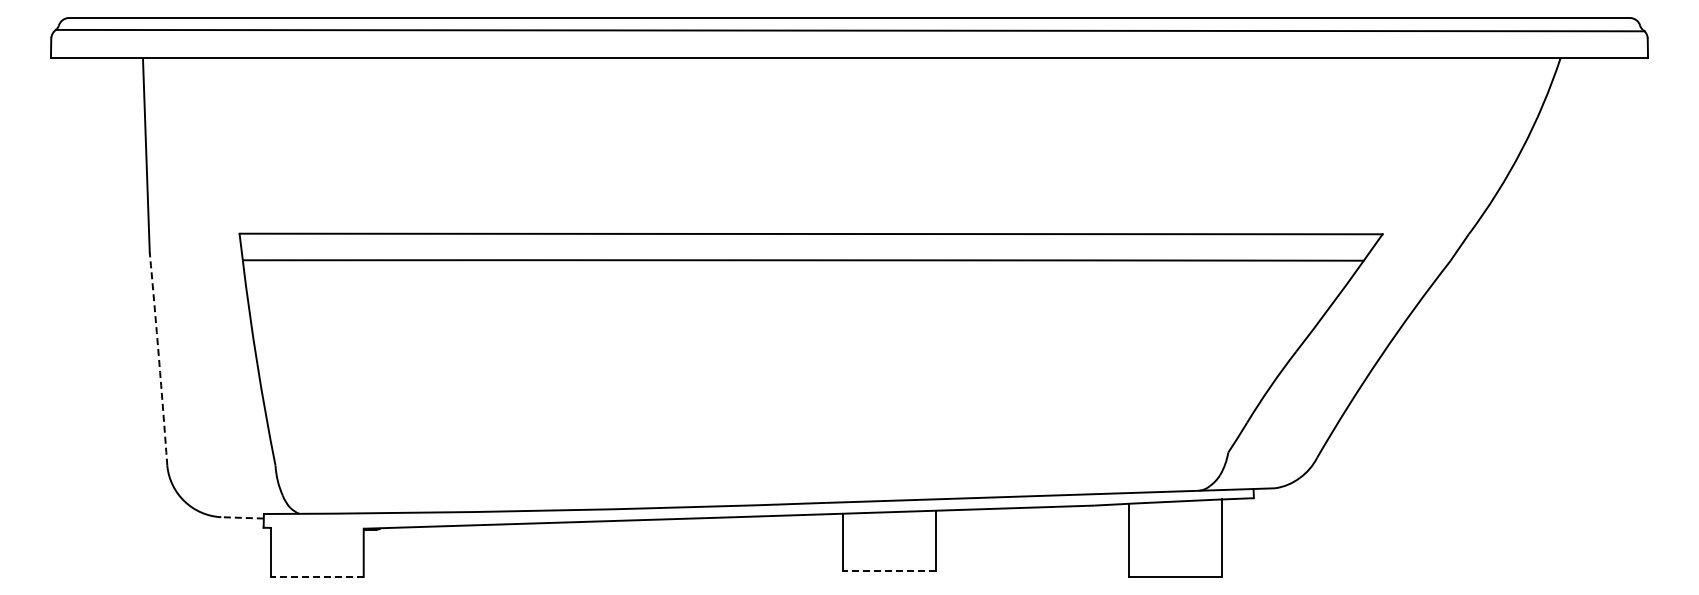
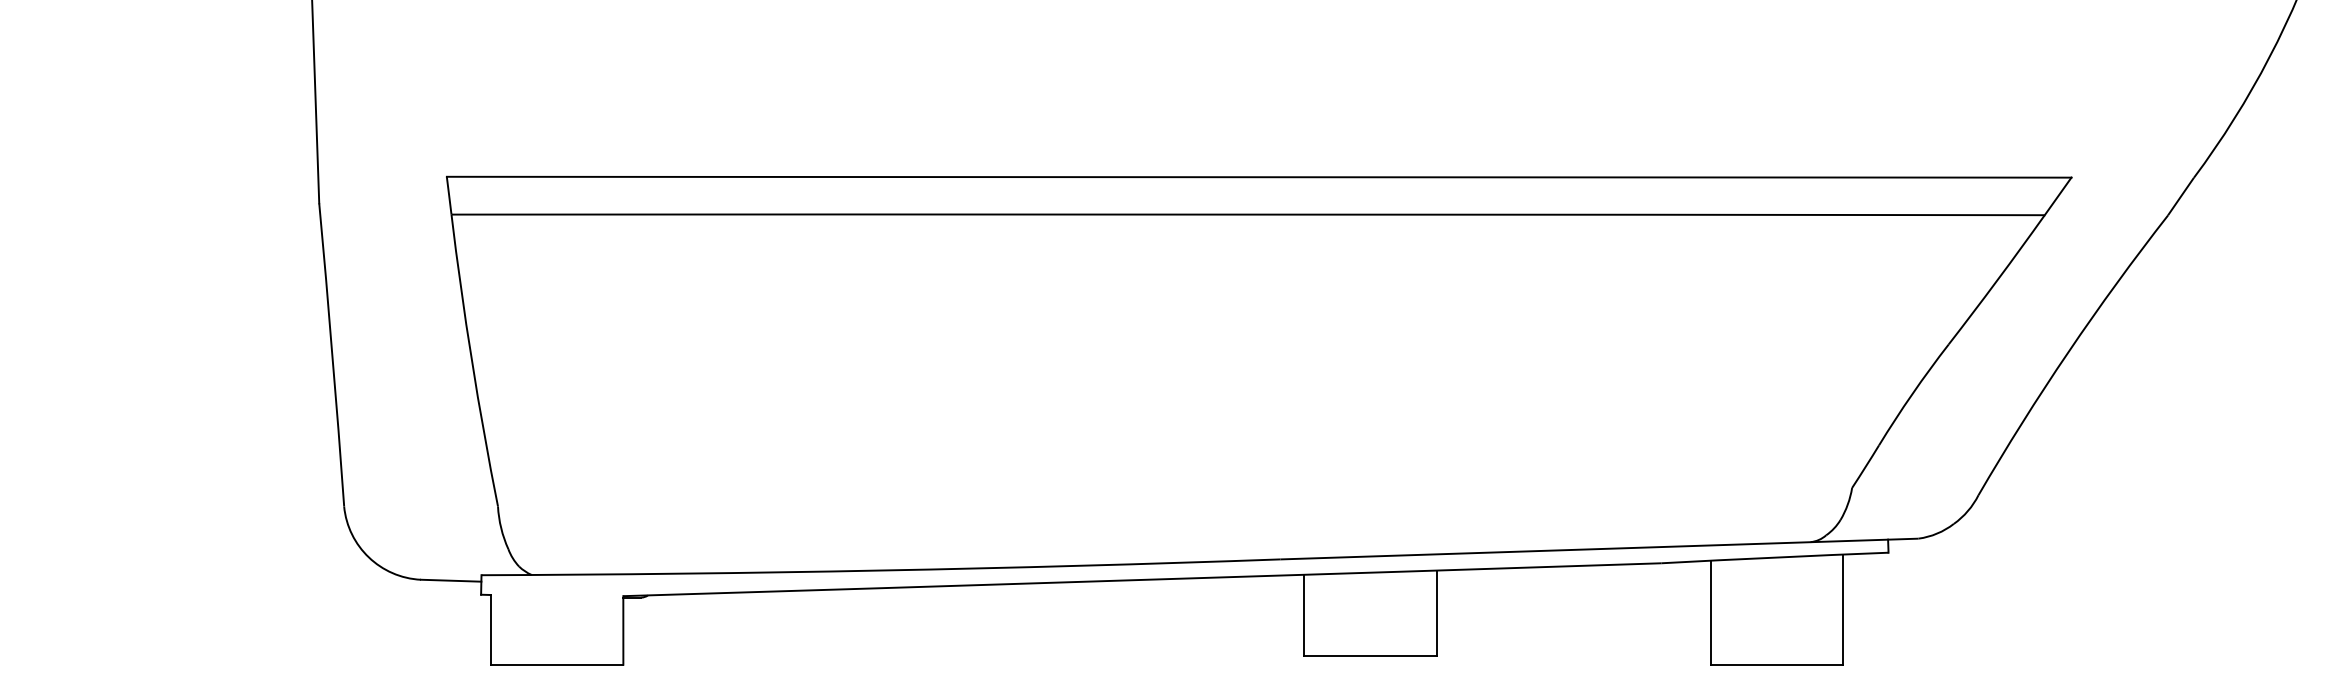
arc: (159, 358) -> (333, 354), dashed -> solid
line: (242, 517) -> (451, 580), dashed -> solid
line: (889, 571) -> (1370, 656), dashed -> solid
line: (317, 576) -> (557, 664), dashed -> solid

